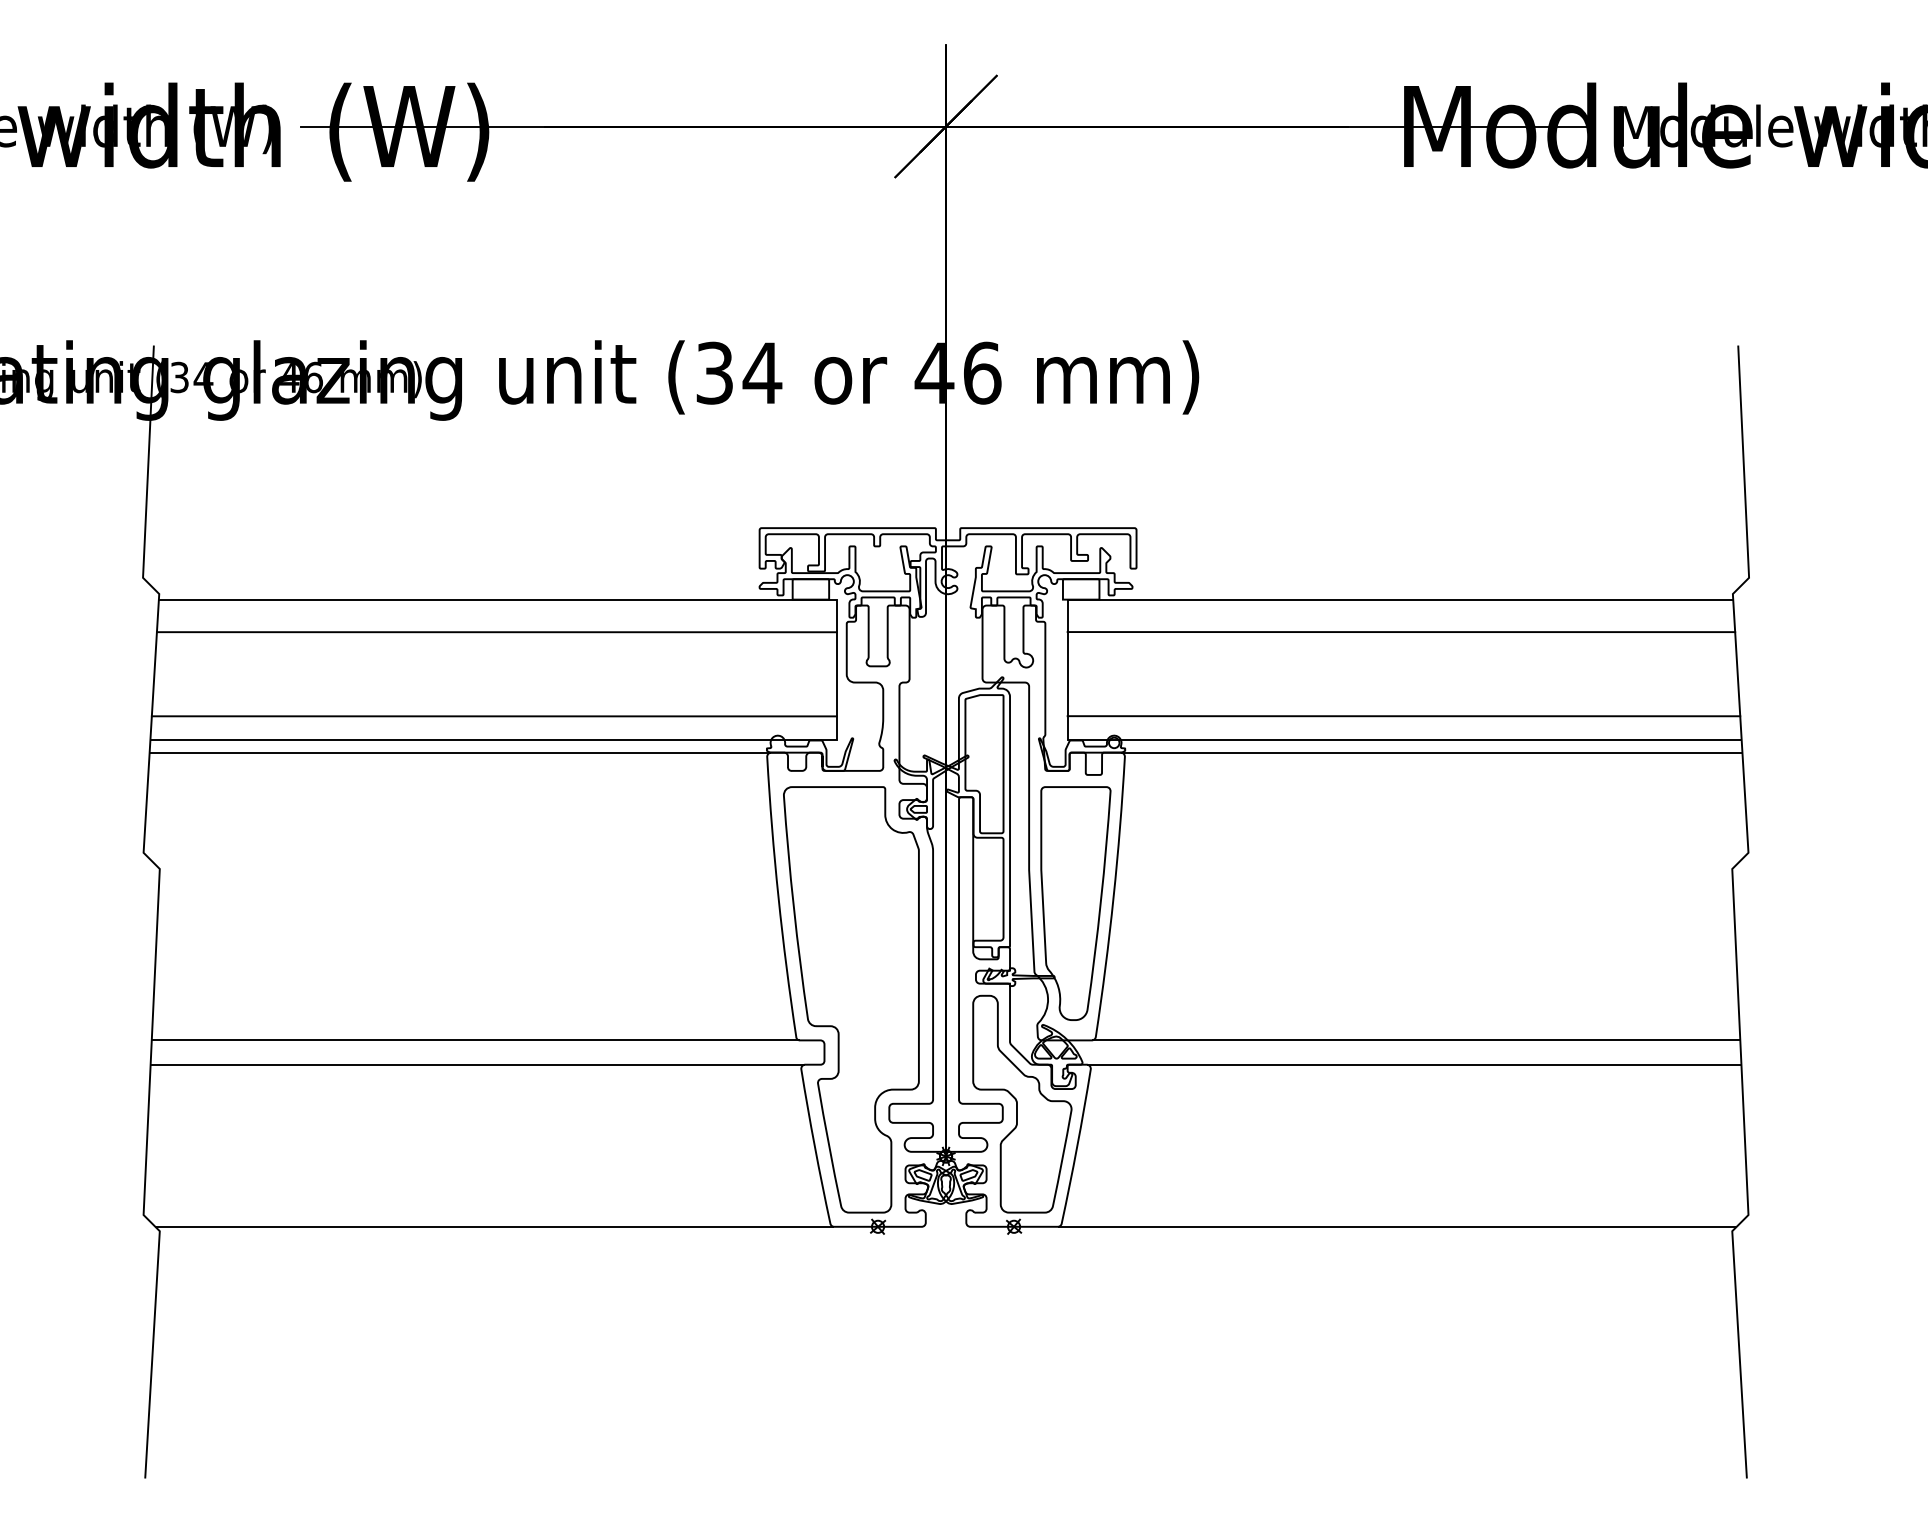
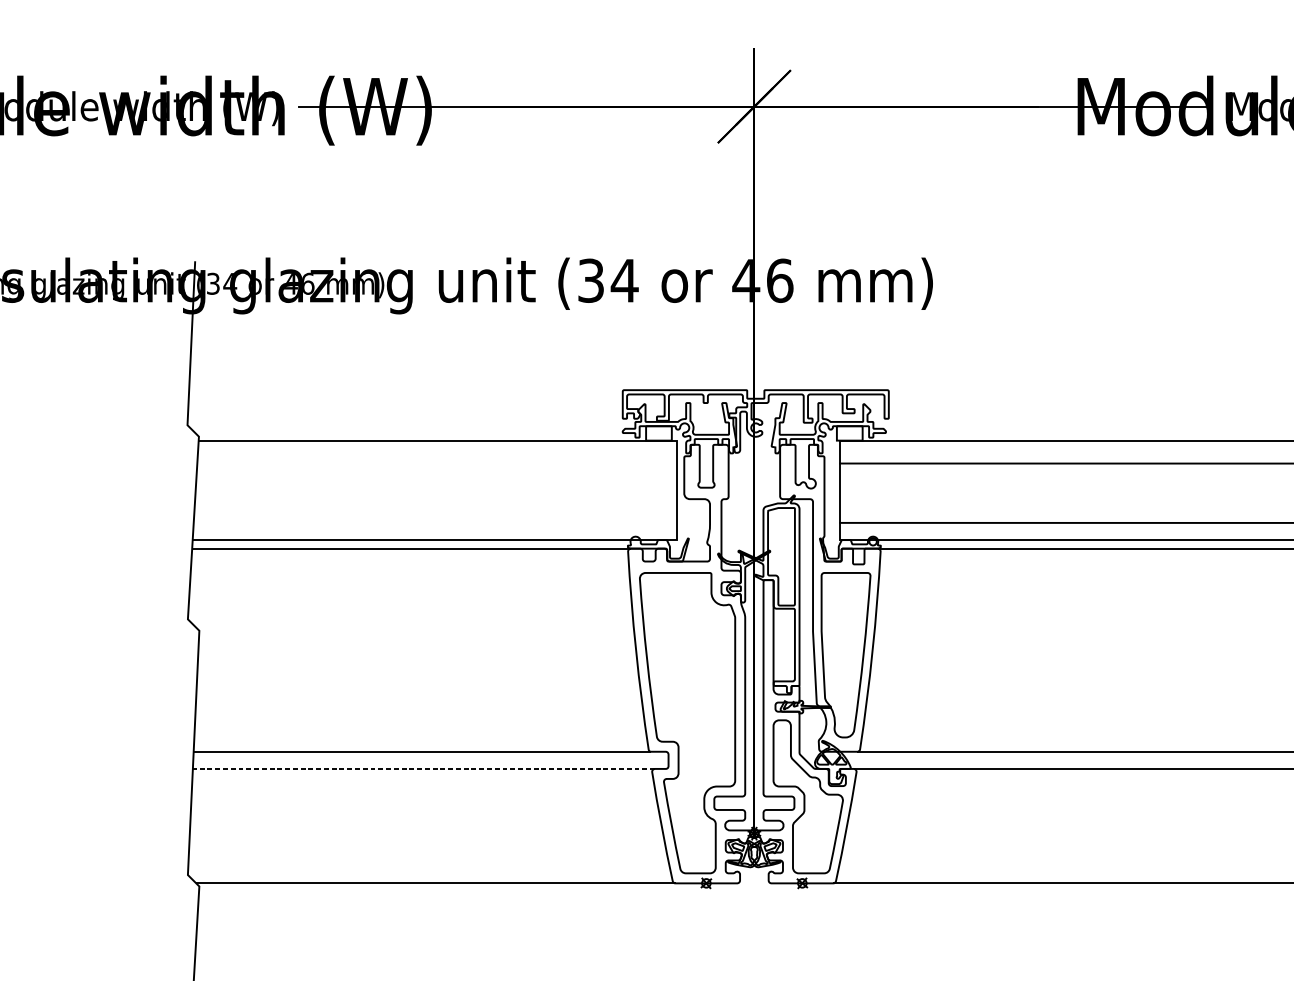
line: (496, 632) -> (437, 463), removed
line: (493, 716) -> (434, 523), removed
line: (477, 1064) -> (423, 768), solid -> dashed

